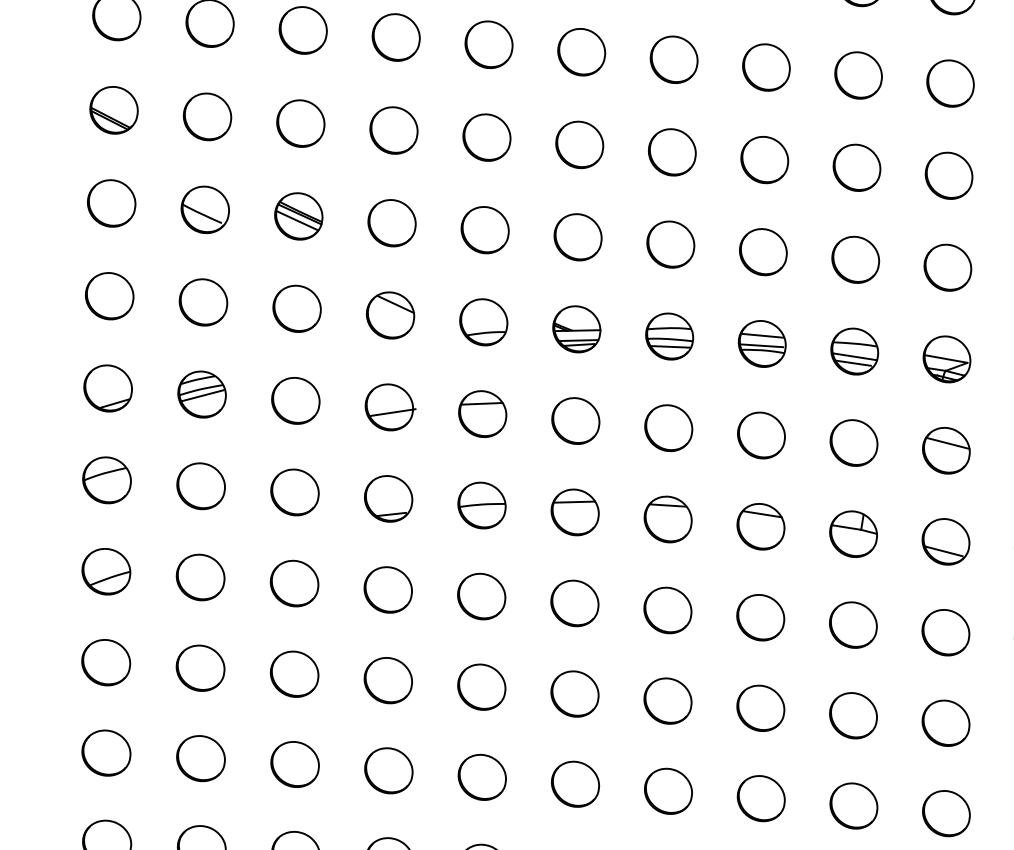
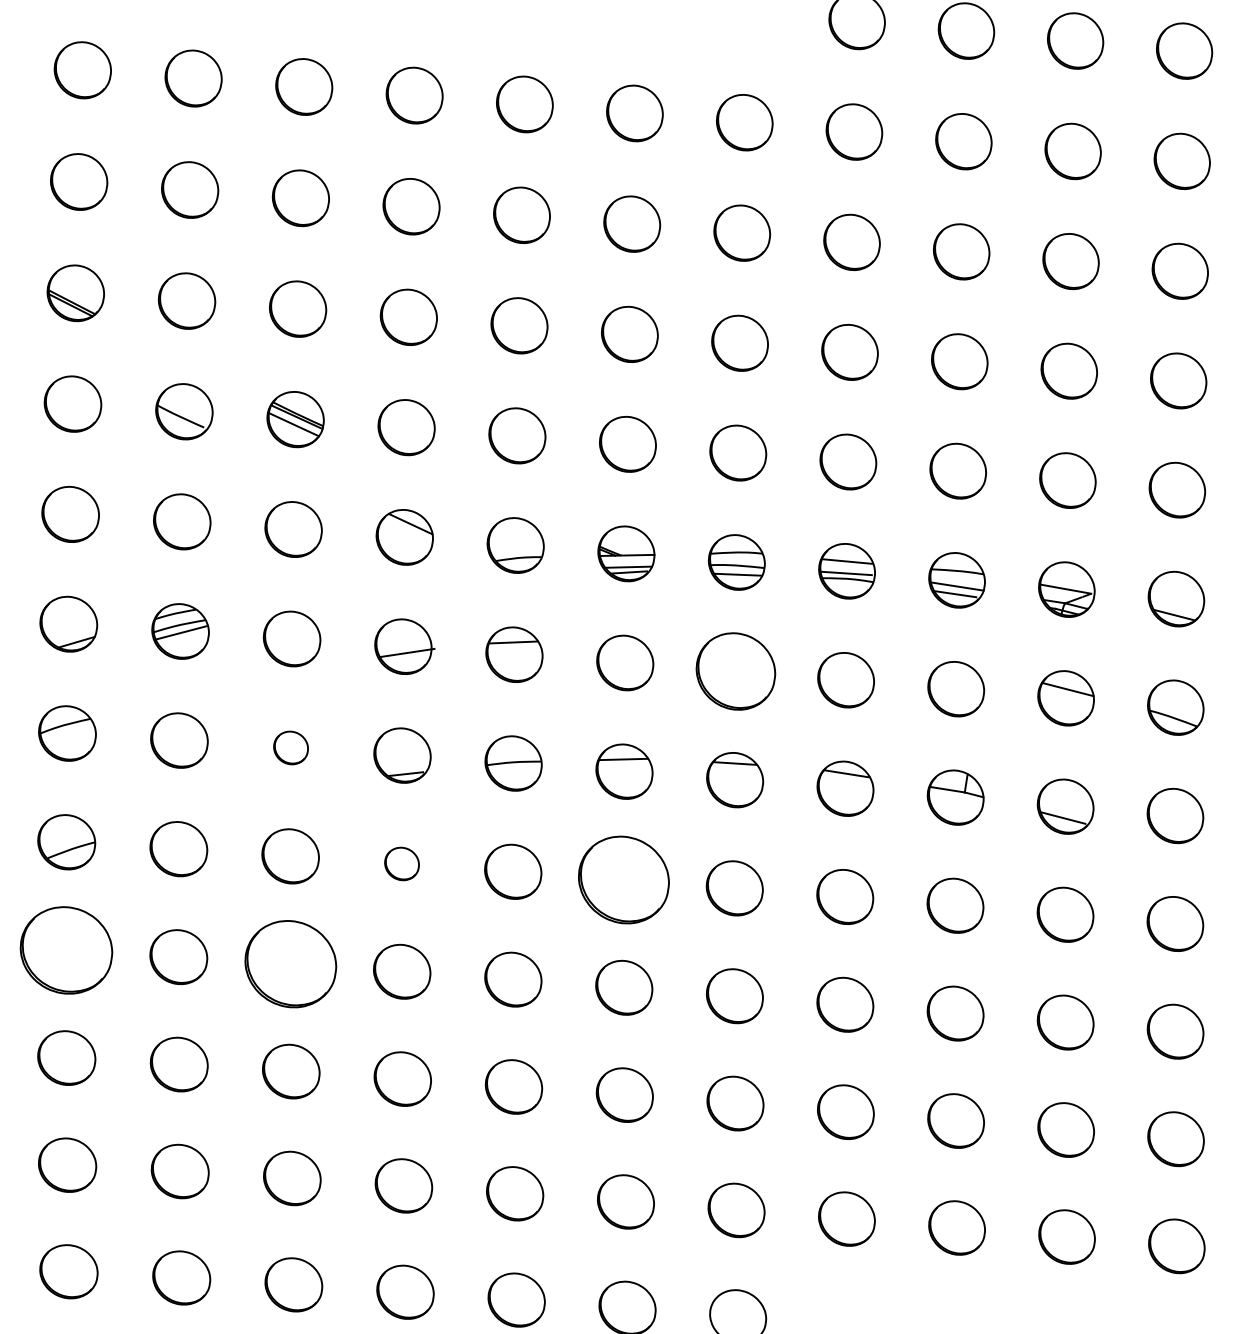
part: (668, 428) -> (735, 671), size x1.4
part: (294, 492) -> (290, 747), size x0.6
part: (387, 589) -> (401, 863), size x0.6
part: (575, 603) -> (624, 879), size x1.6
part: (106, 662) -> (66, 950), size x1.6
part: (294, 674) -> (290, 964), size x1.6

